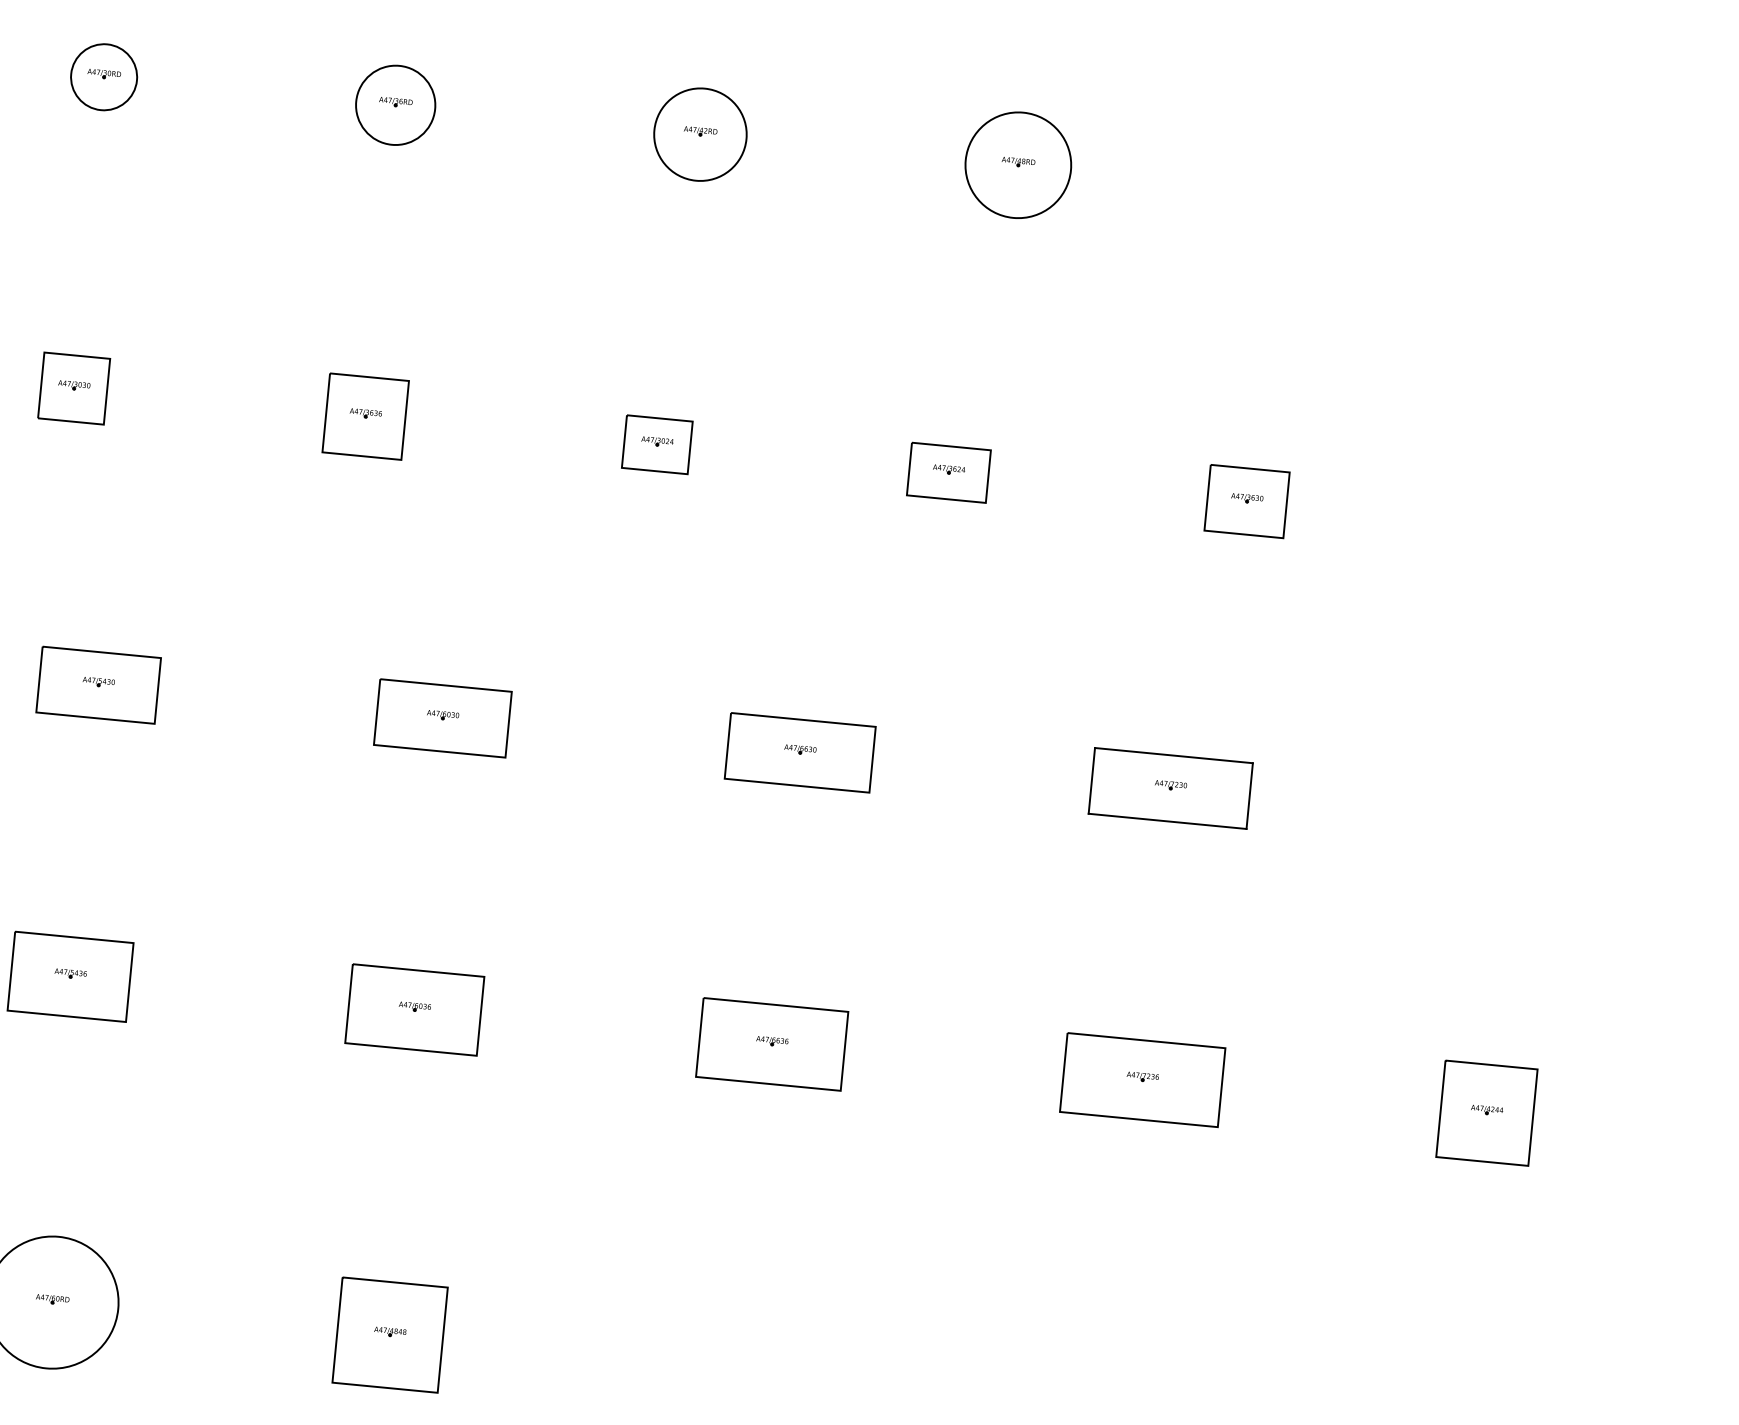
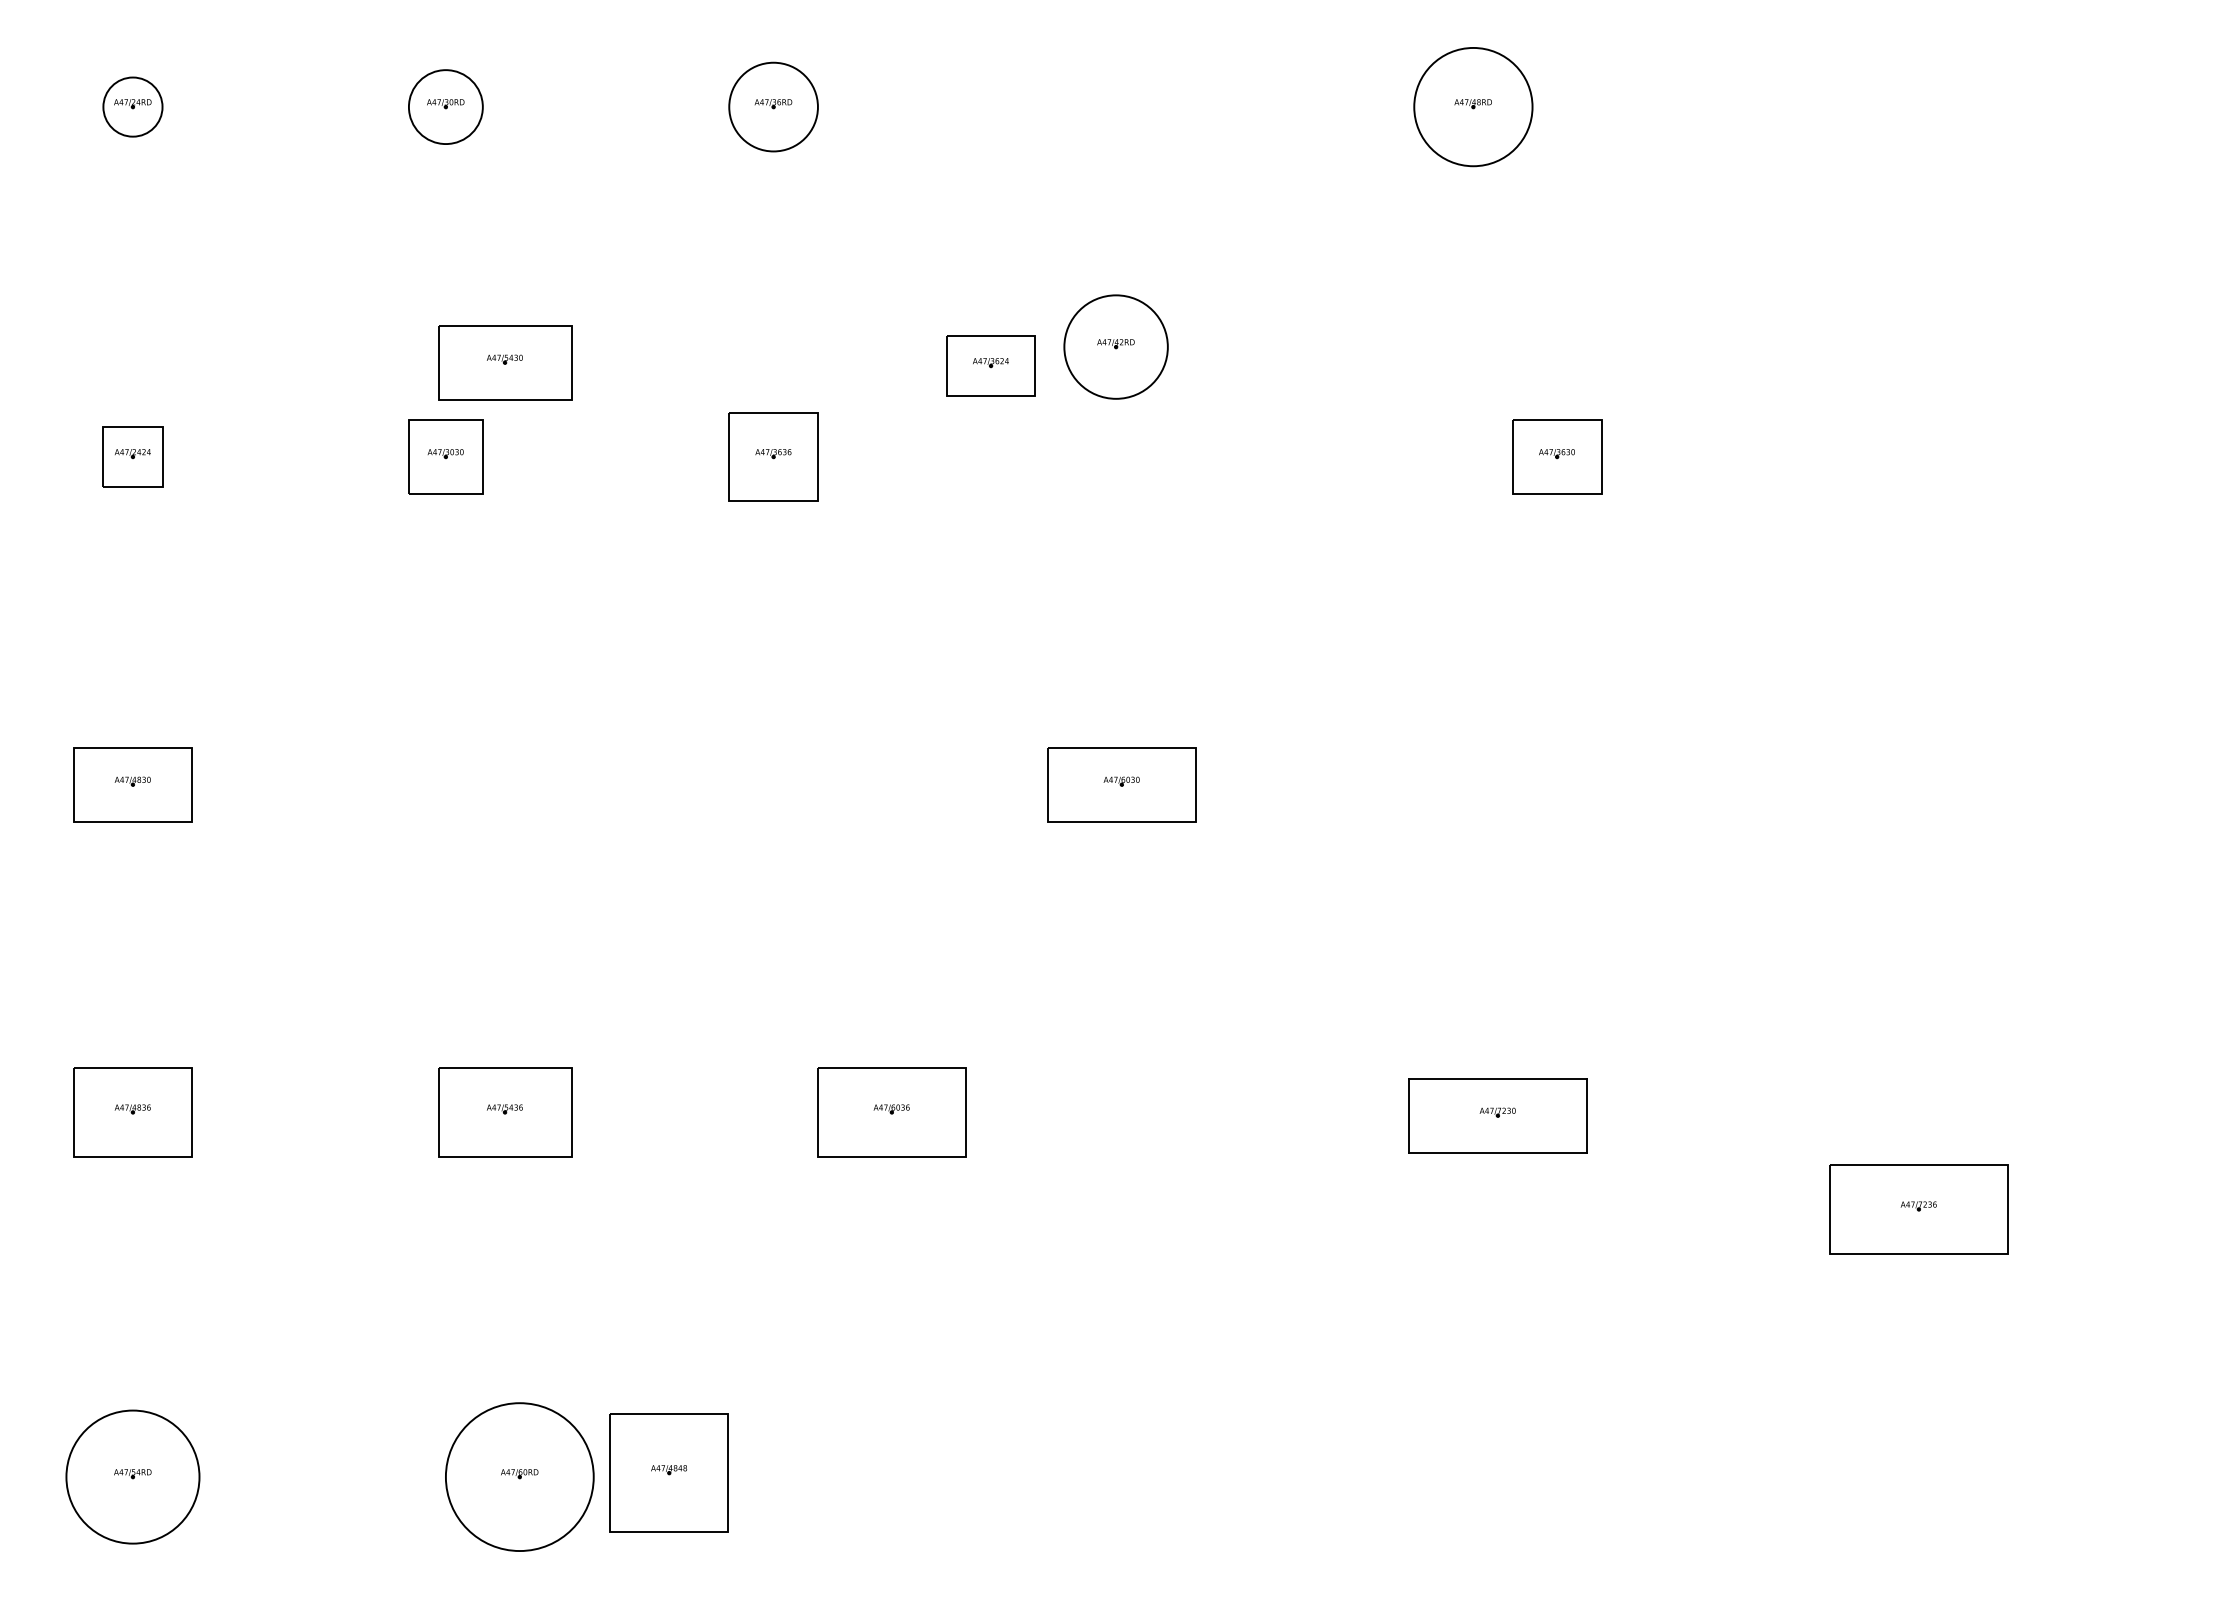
part: (699, 134) -> (1115, 346), moved
part: (656, 444) -> (1100, 456), removed
part: (948, 472) -> (990, 365), moved
part: (1247, 501) -> (1557, 456), moved
part: (99, 685) -> (505, 362), moved
part: (442, 718) -> (1121, 784), moved
part: (800, 752) -> (1293, 784), removed
part: (1170, 788) -> (1497, 1115), moved
part: (772, 1044) -> (1293, 1112), removed
part: (1142, 1080) -> (1918, 1209), moved
part: (1486, 1113) -> (2096, 1112), removed
part: (389, 1334) -> (668, 1472), moved

